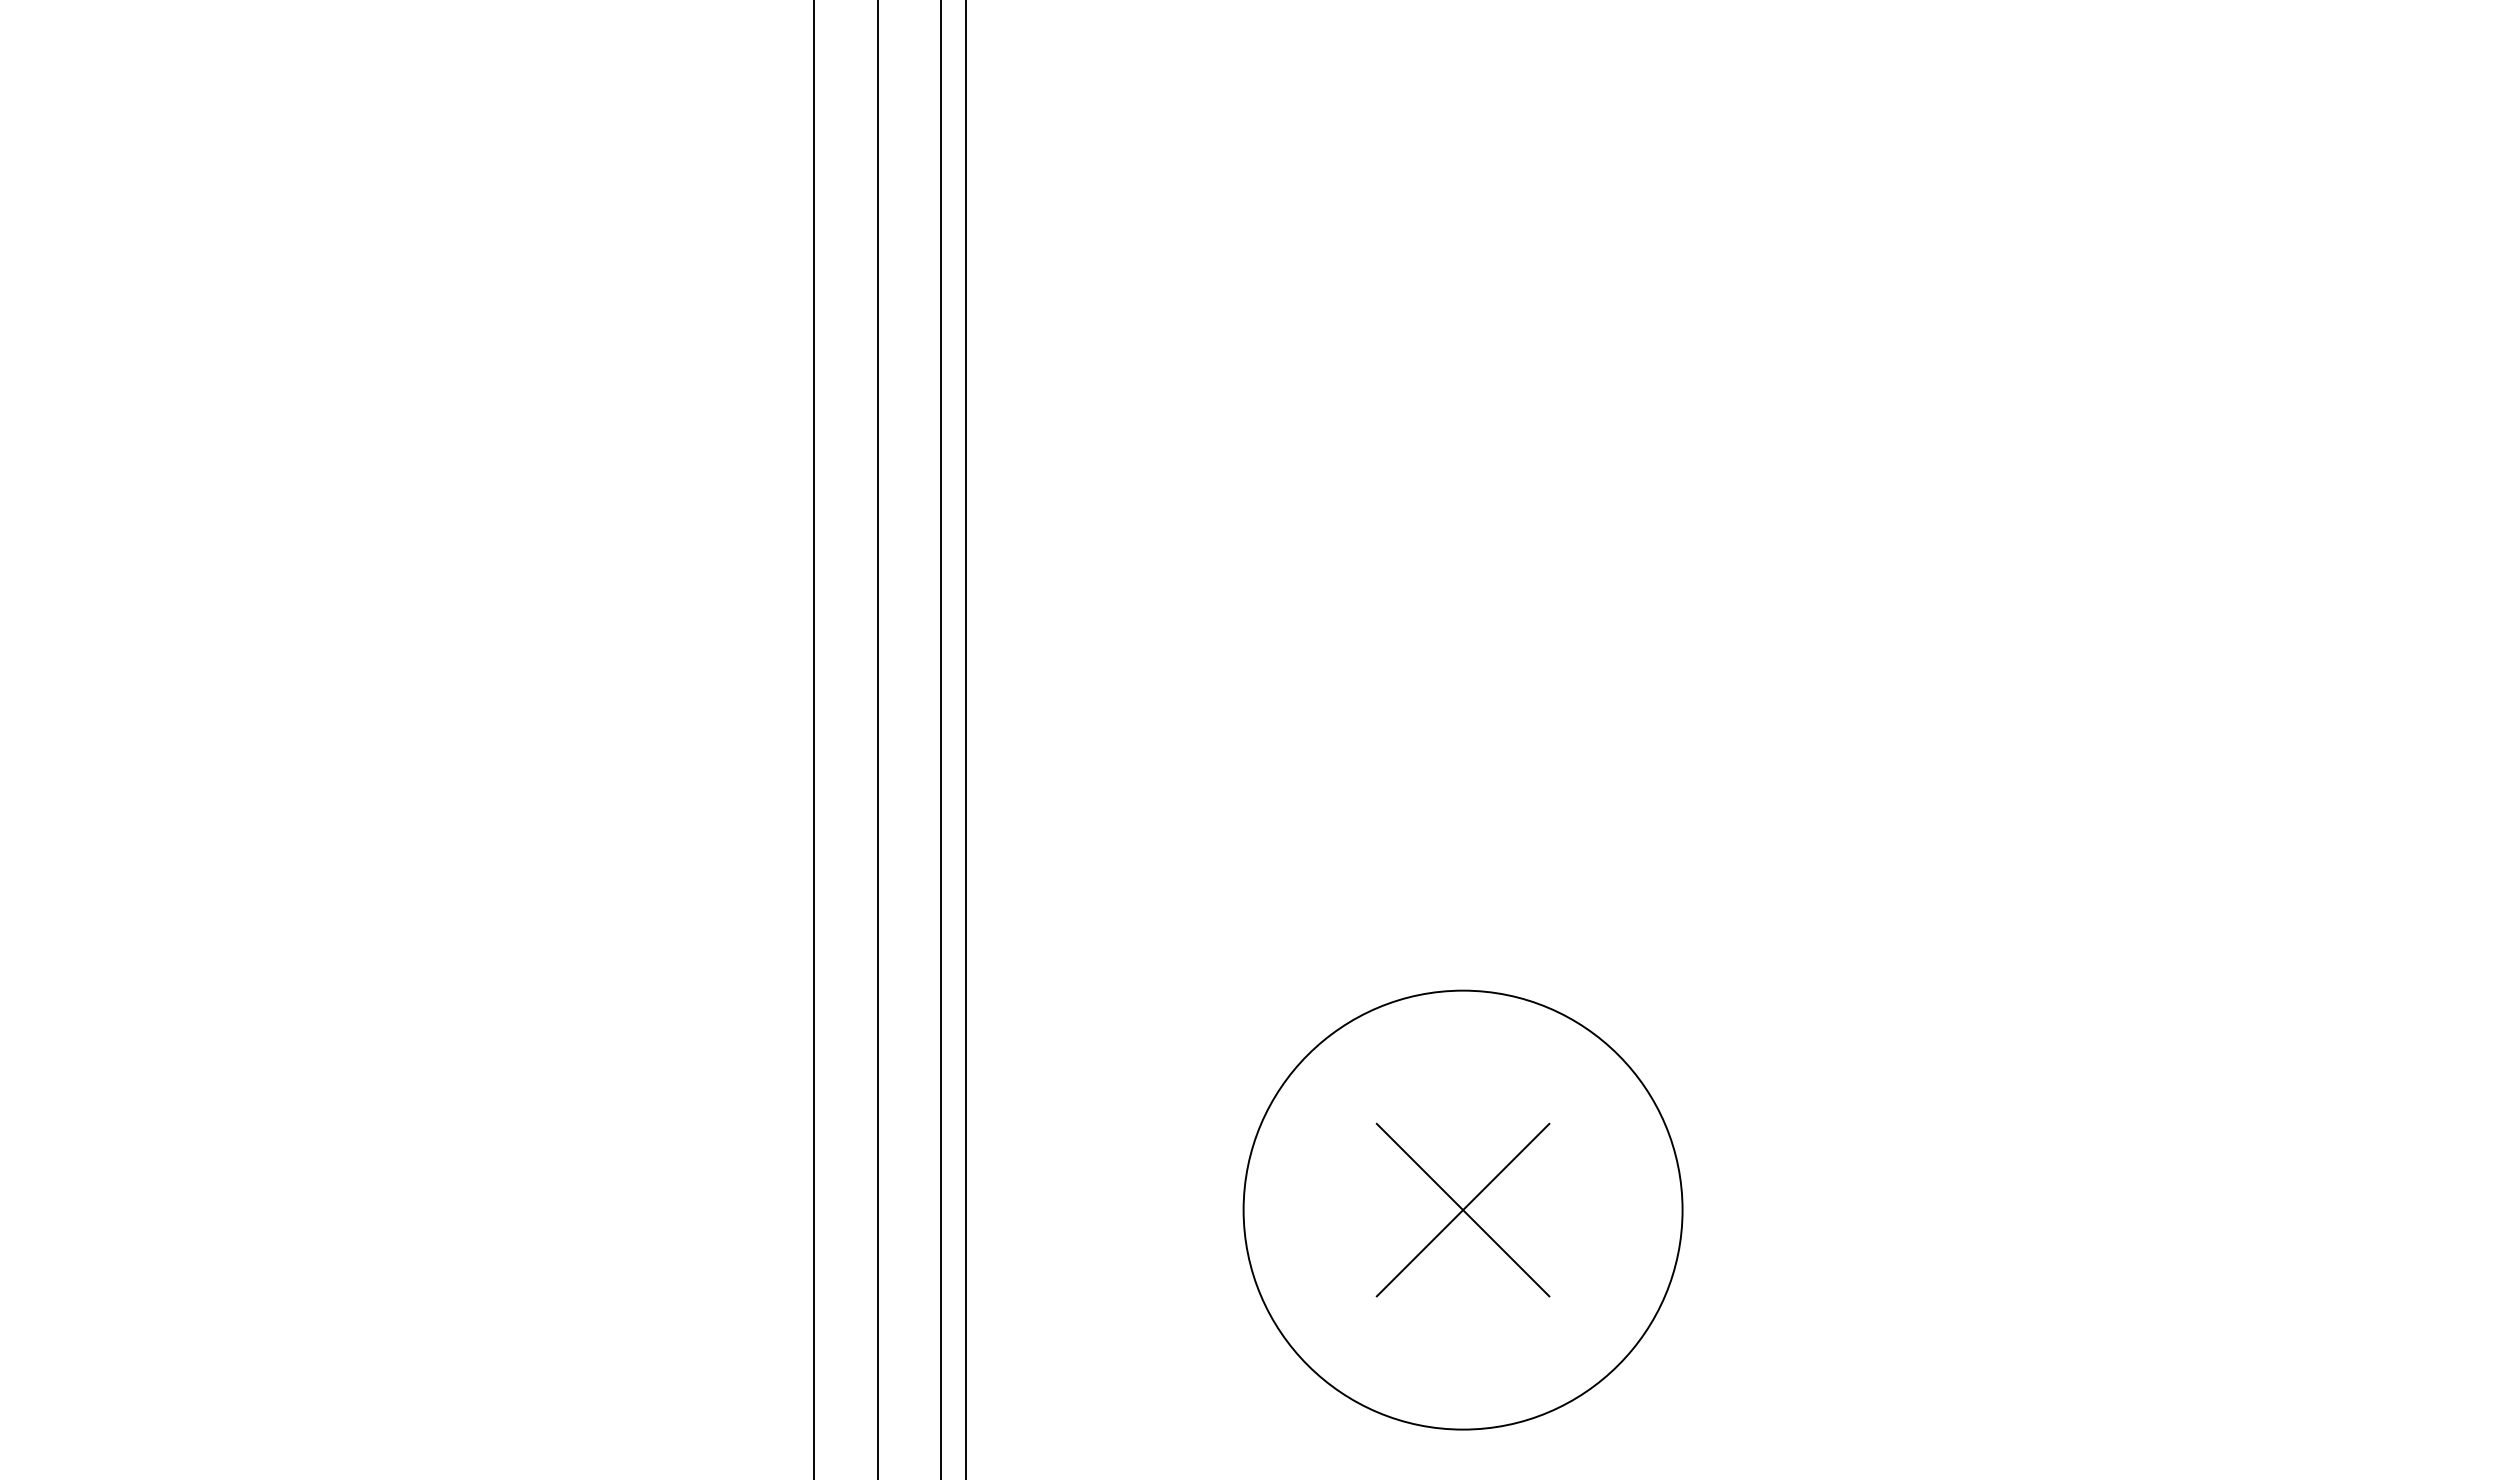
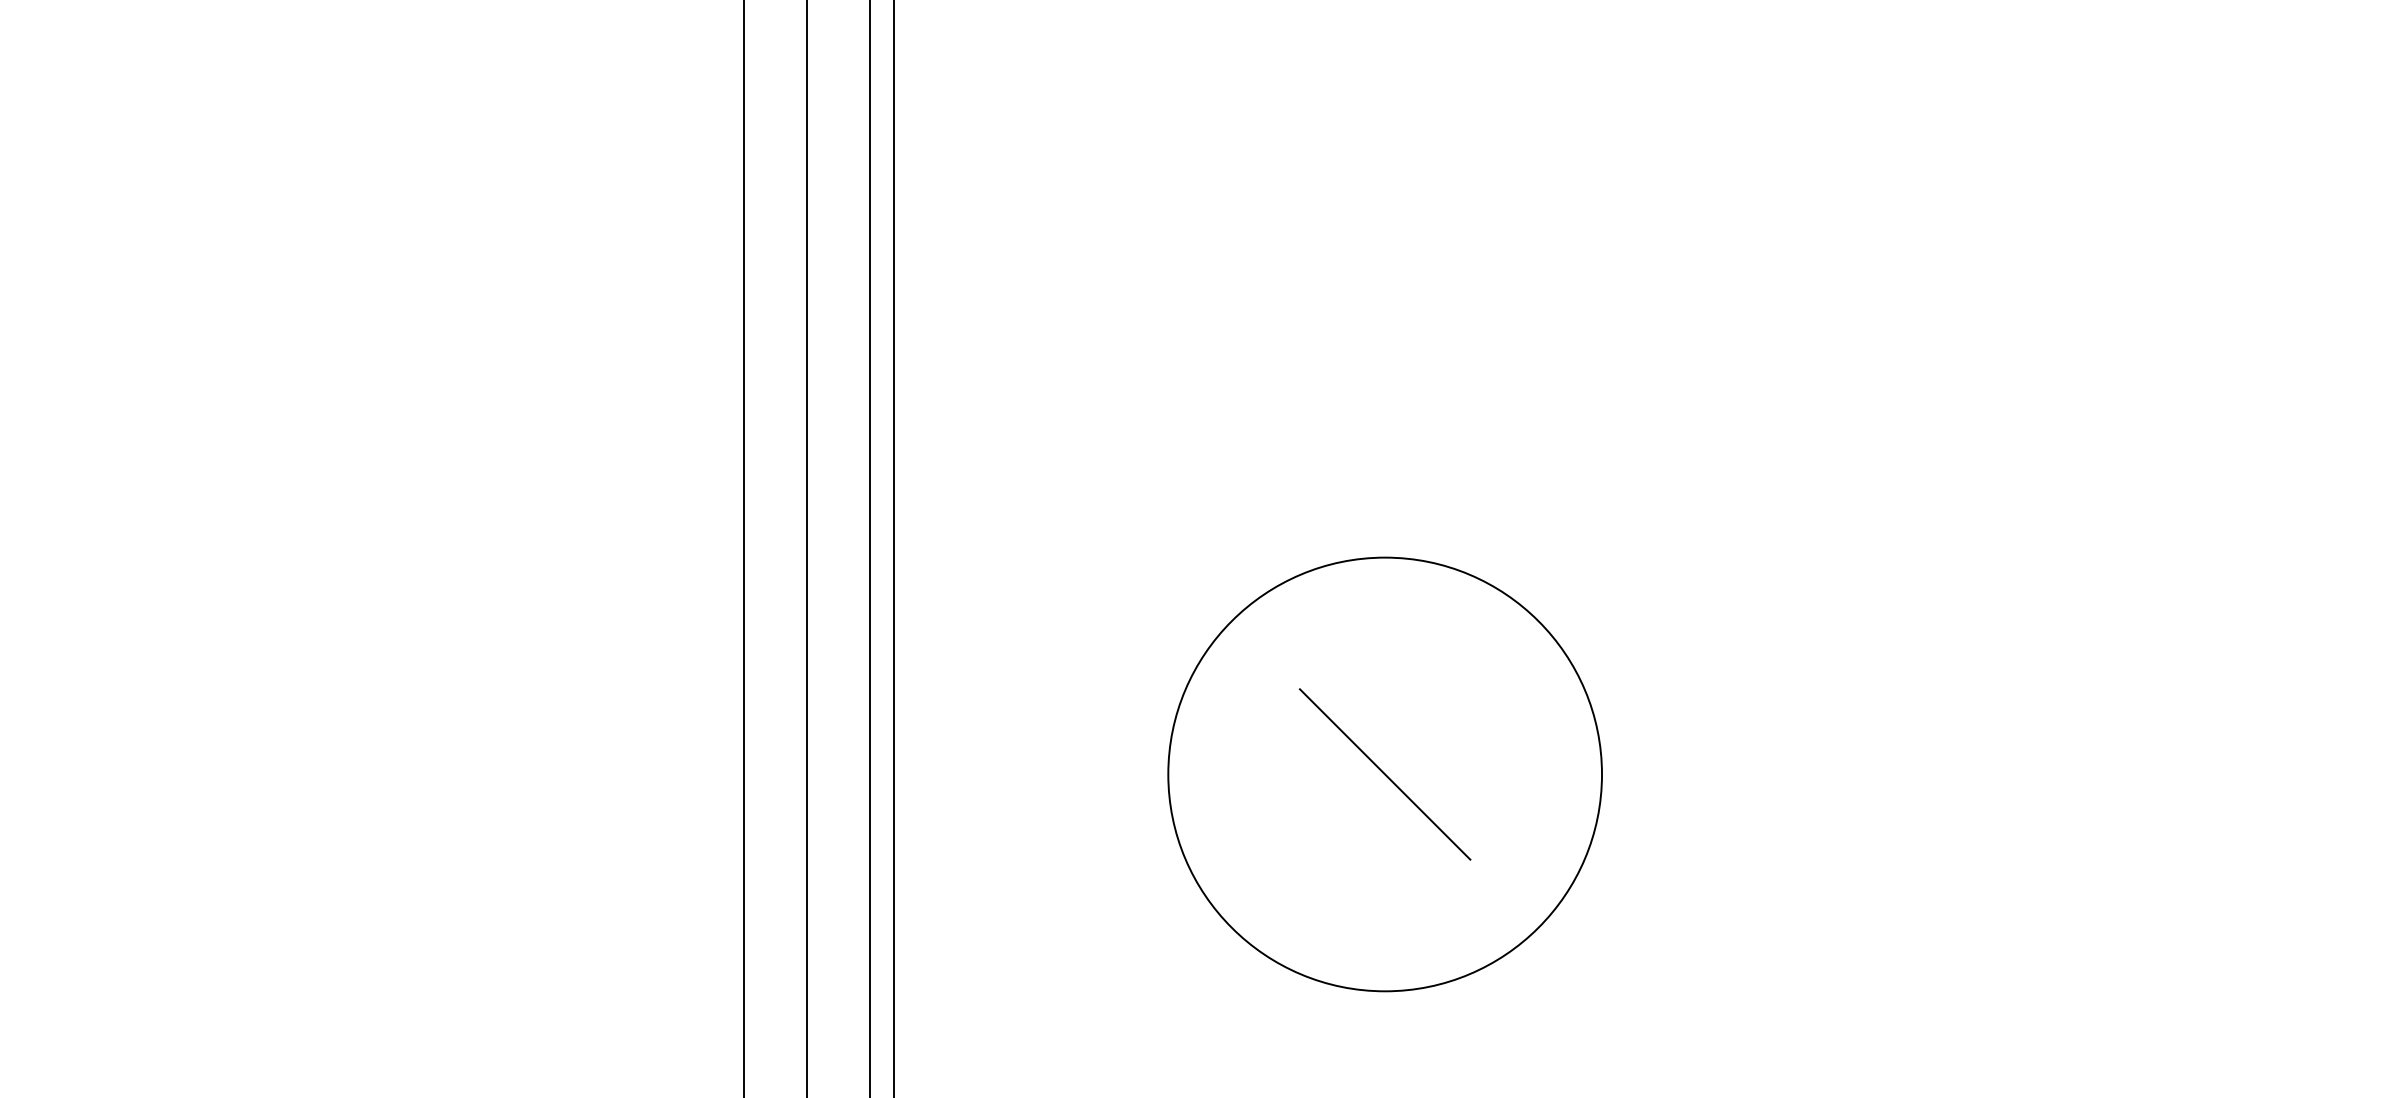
line: (1462, 1209) -> (1384, 773), removed

